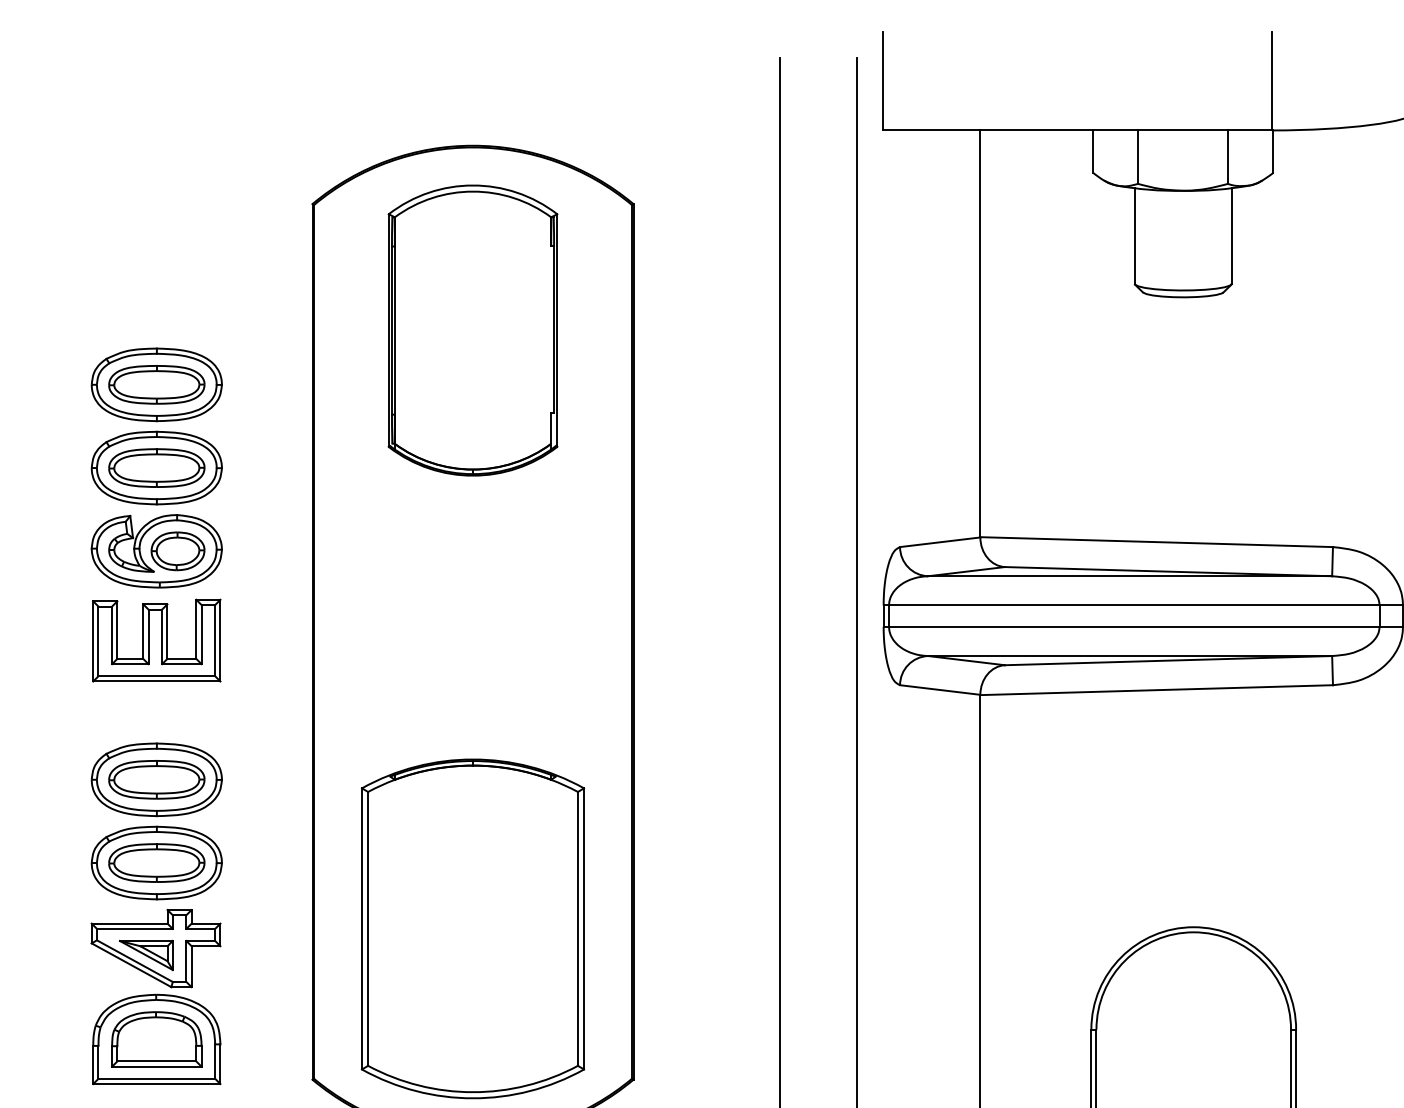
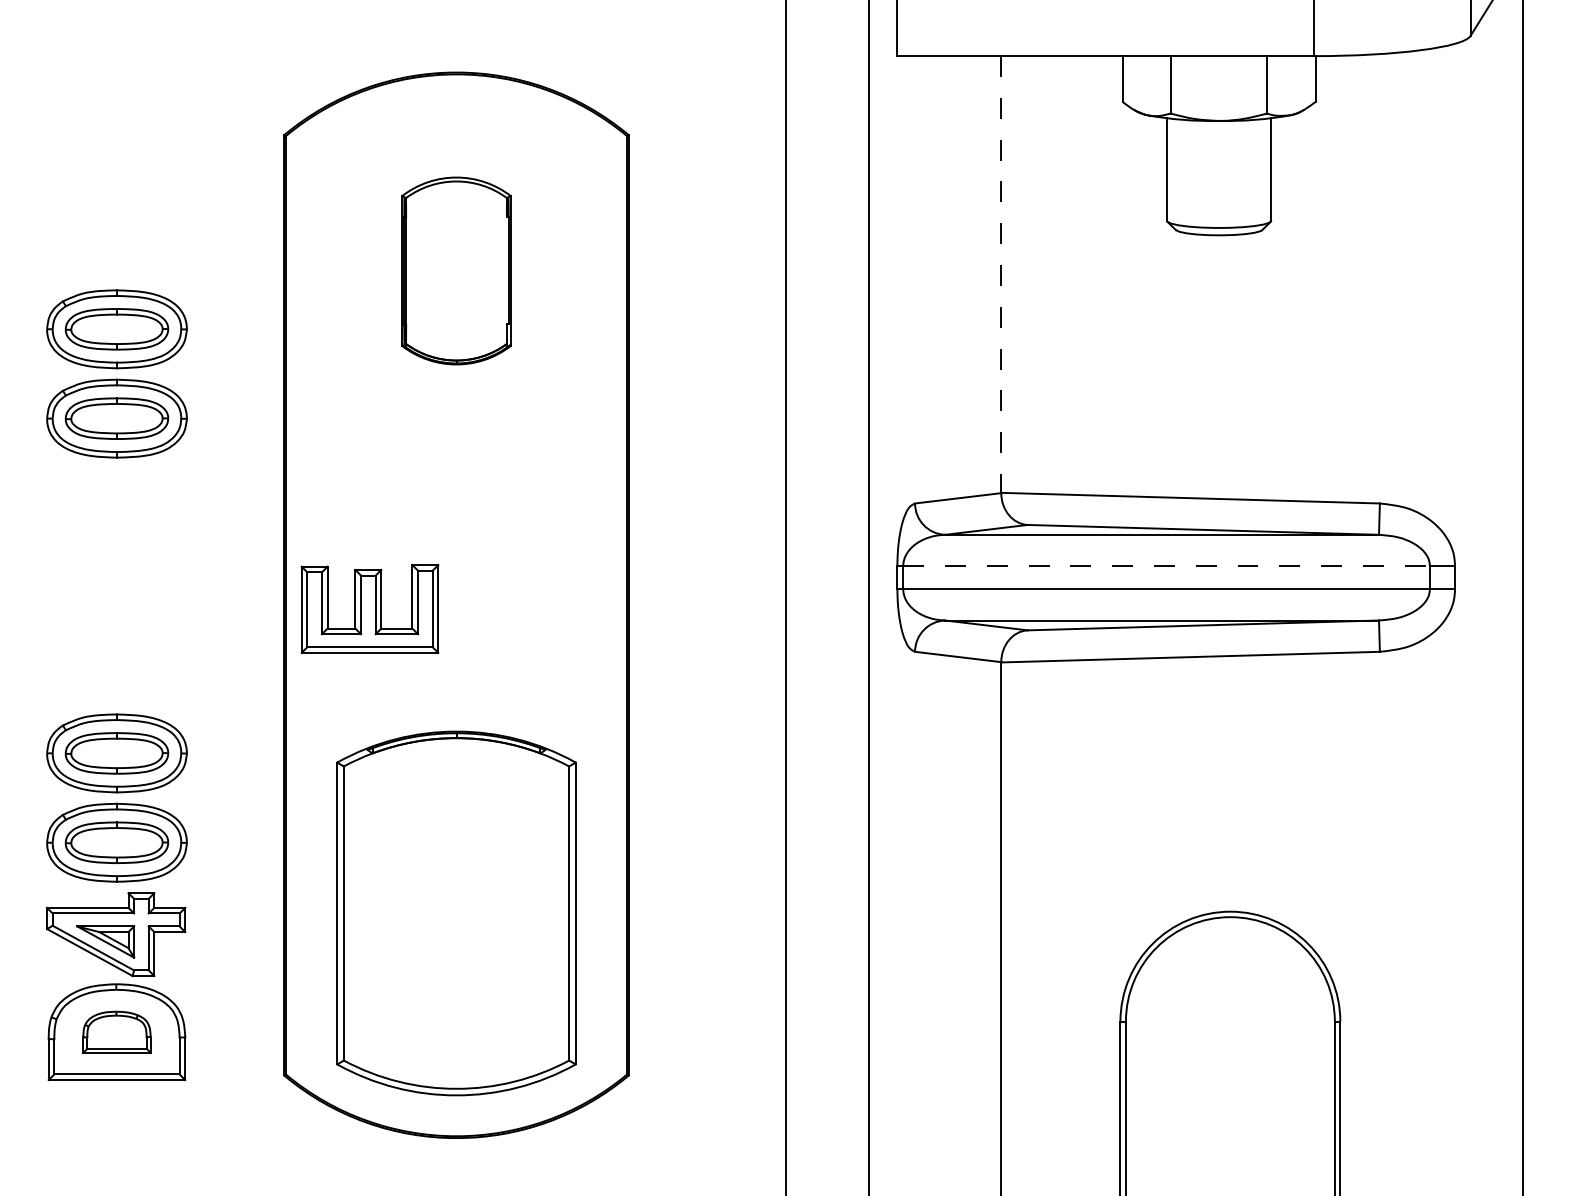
part: (473, 330) -> (456, 270), size x0.6
line: (980, 334) -> (1001, 275), solid -> dashed
part: (156, 550) -> (116, 507), removed
line: (1135, 605) -> (1167, 566), solid -> dashed
part: (156, 640) -> (369, 608), moved
part: (156, 1039) -> (116, 1032), size x0.7

